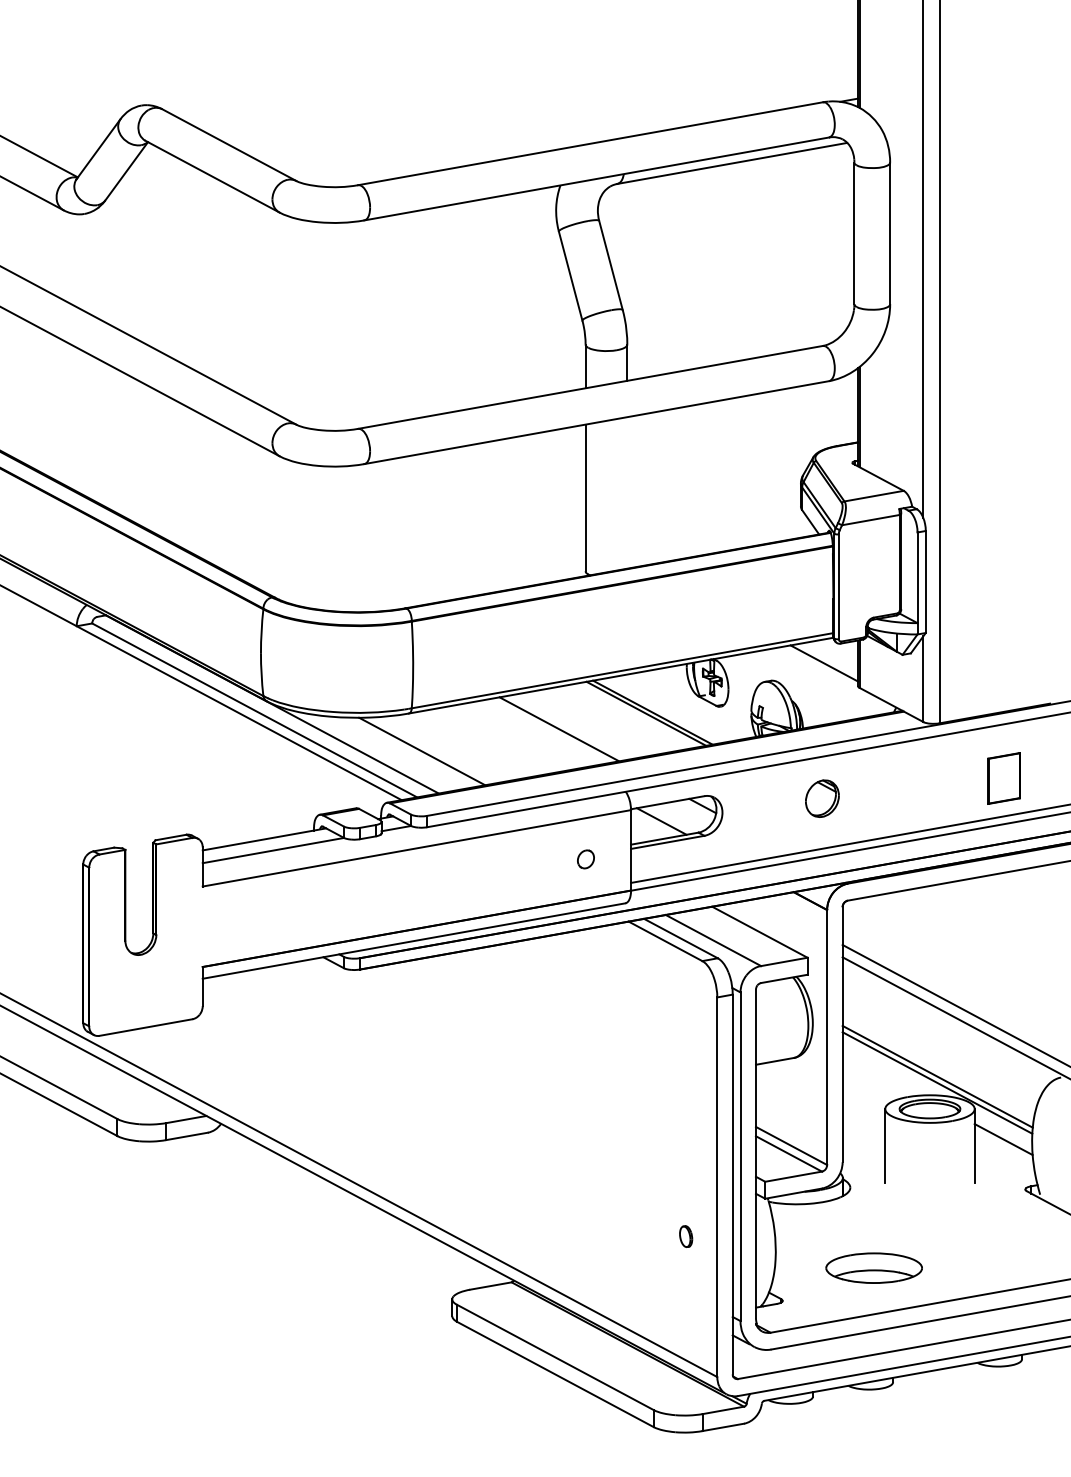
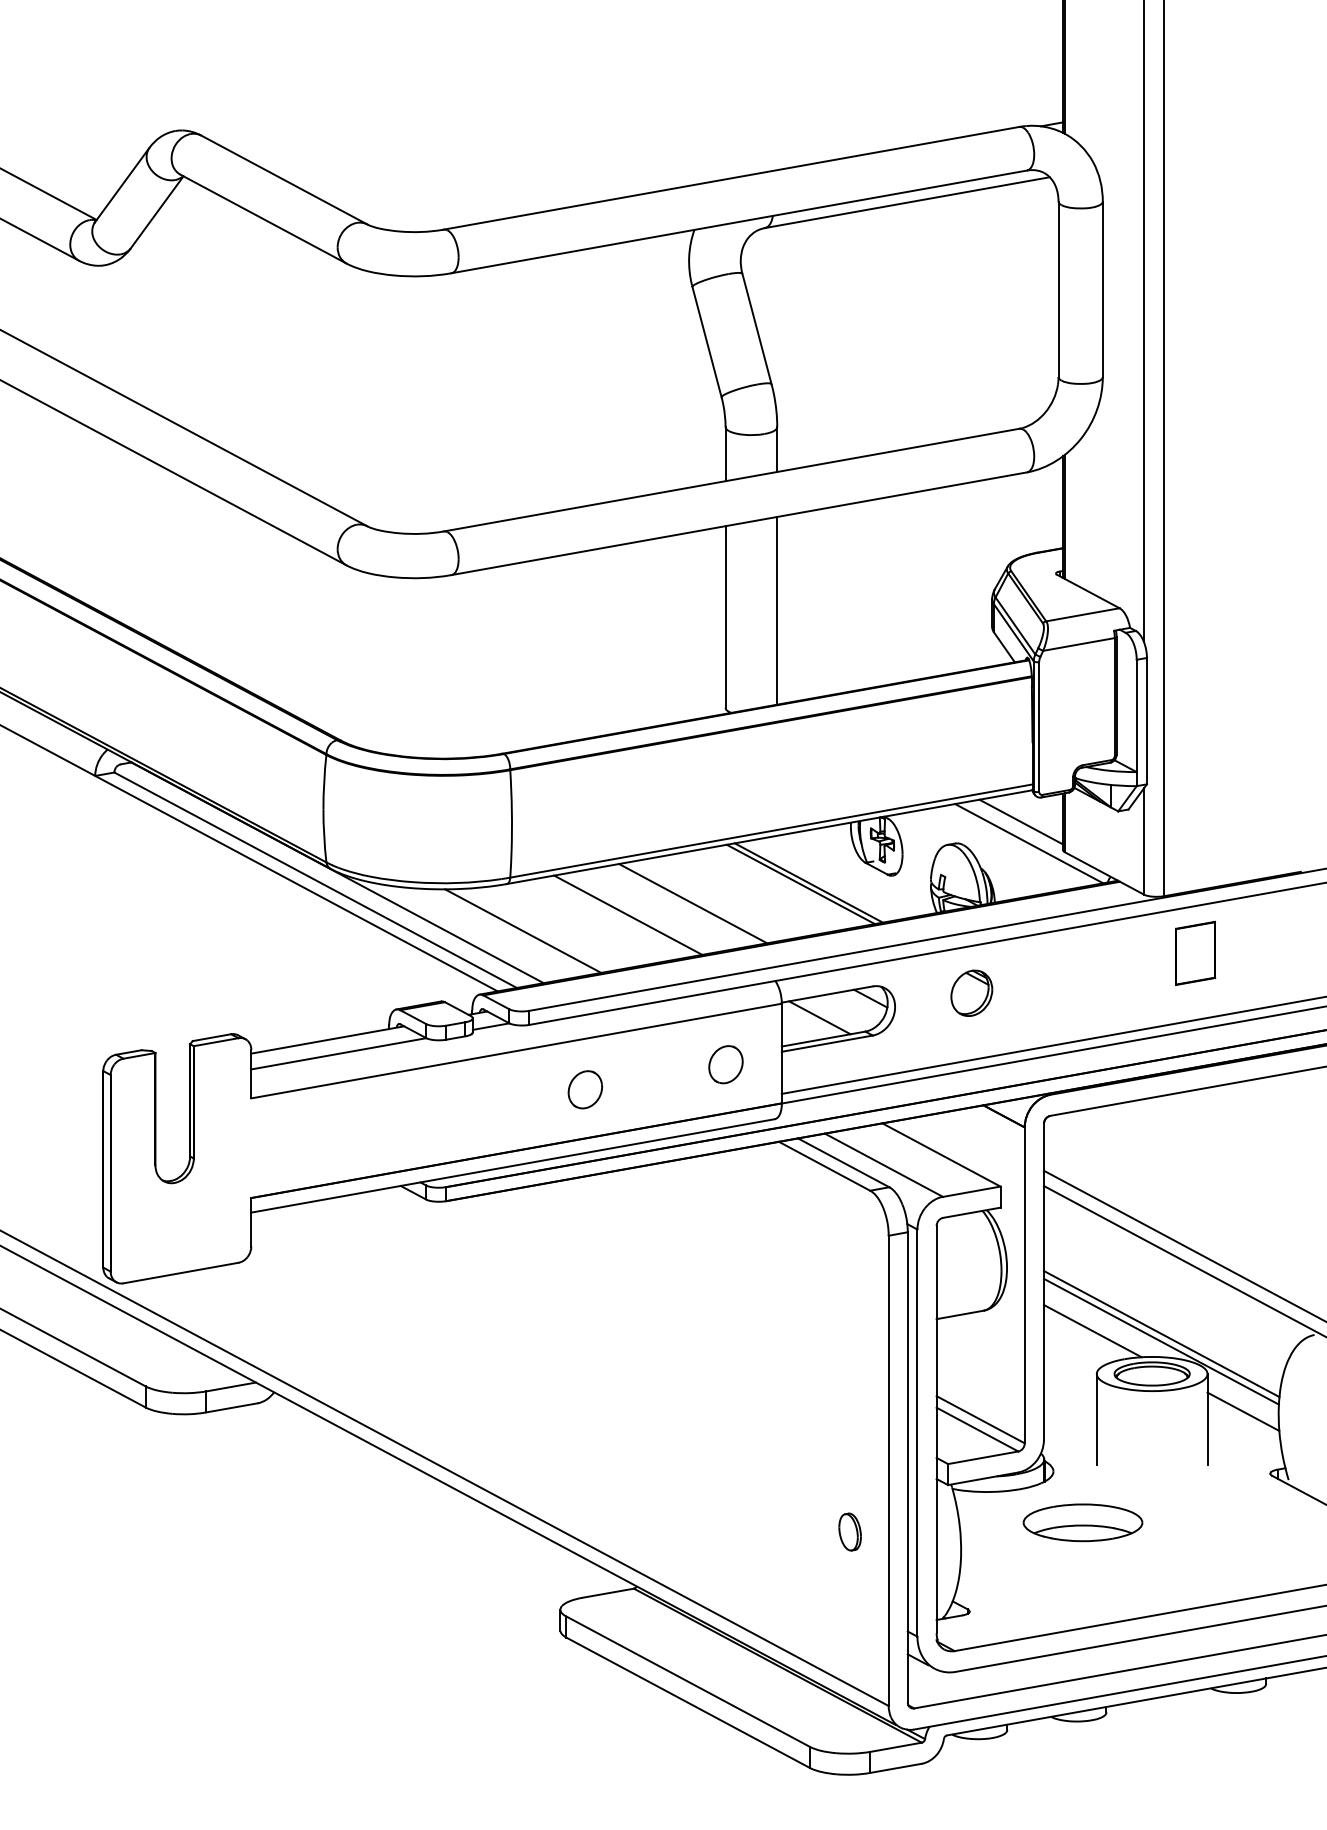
line: (627, 492) -> (777, 610), added
line: (830, 680) -> (1028, 843), added
line: (506, 738) -> (627, 915), added
part: (1003, 778) -> (1194, 953), moved
part: (822, 798) -> (971, 993), moved
part: (585, 859) -> (725, 1064), size x1.67
part: (472, 879) -> (585, 1089), added
line: (881, 1074) -> (1092, 1331), added
part: (685, 1236) -> (849, 1531), size x1.43
part: (873, 1267) -> (1082, 1521), moved

